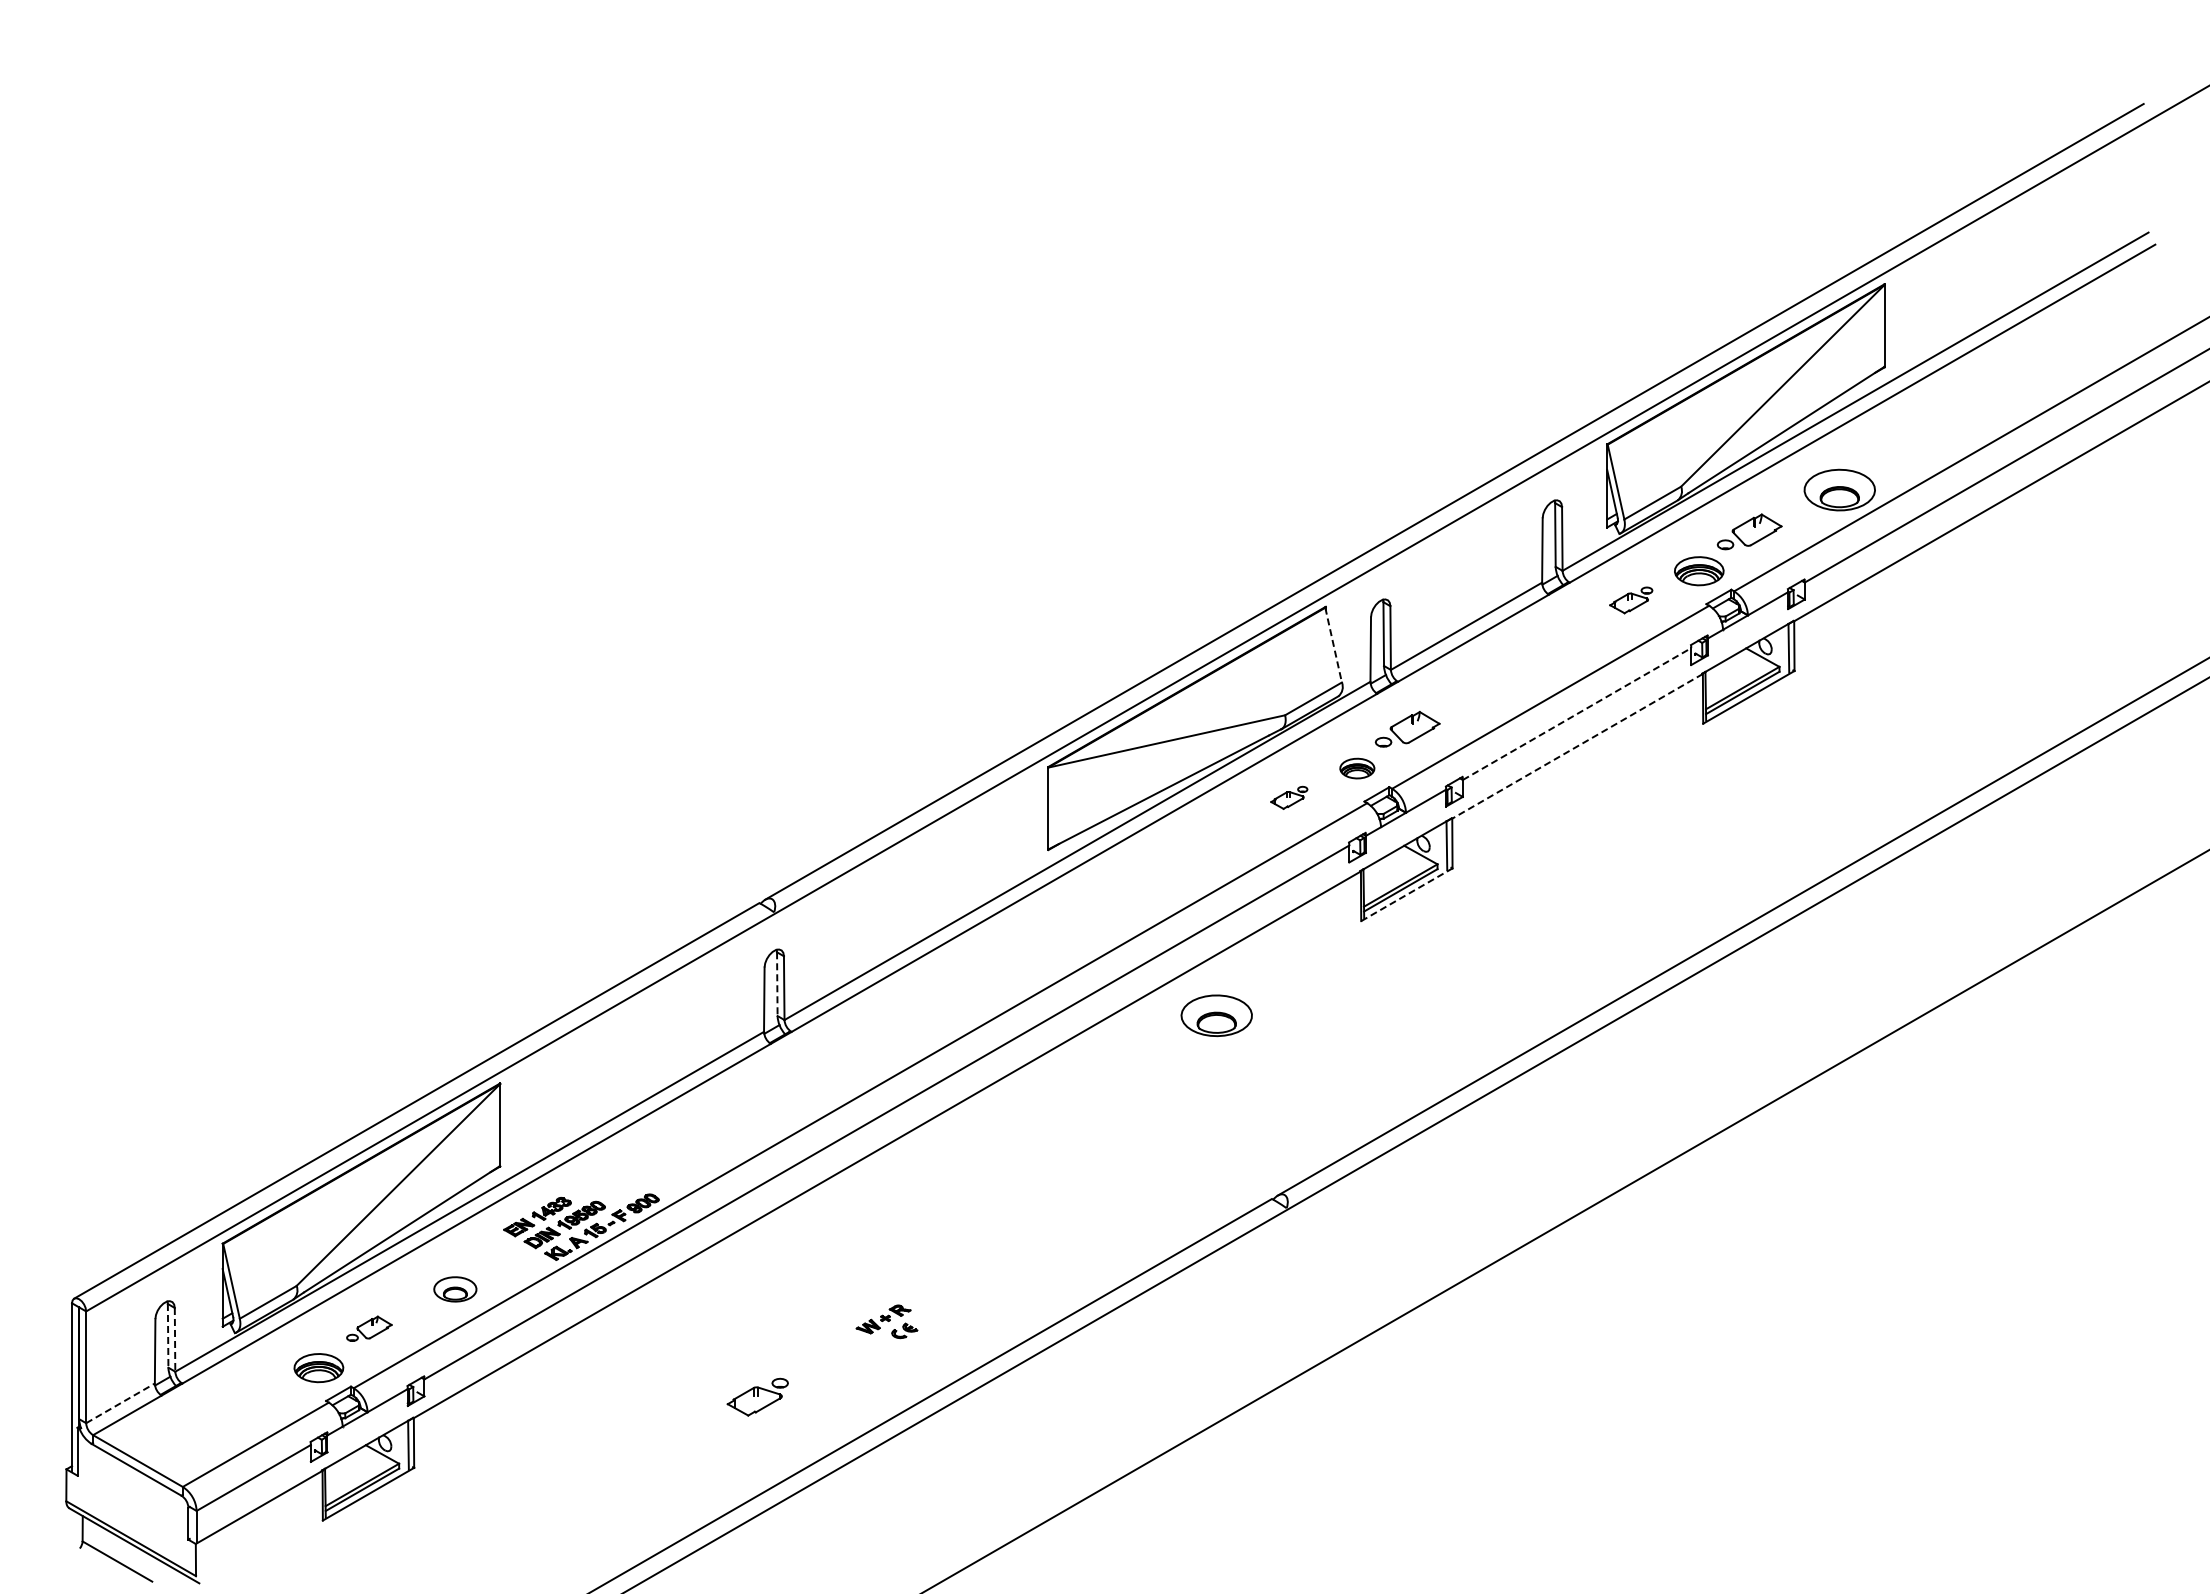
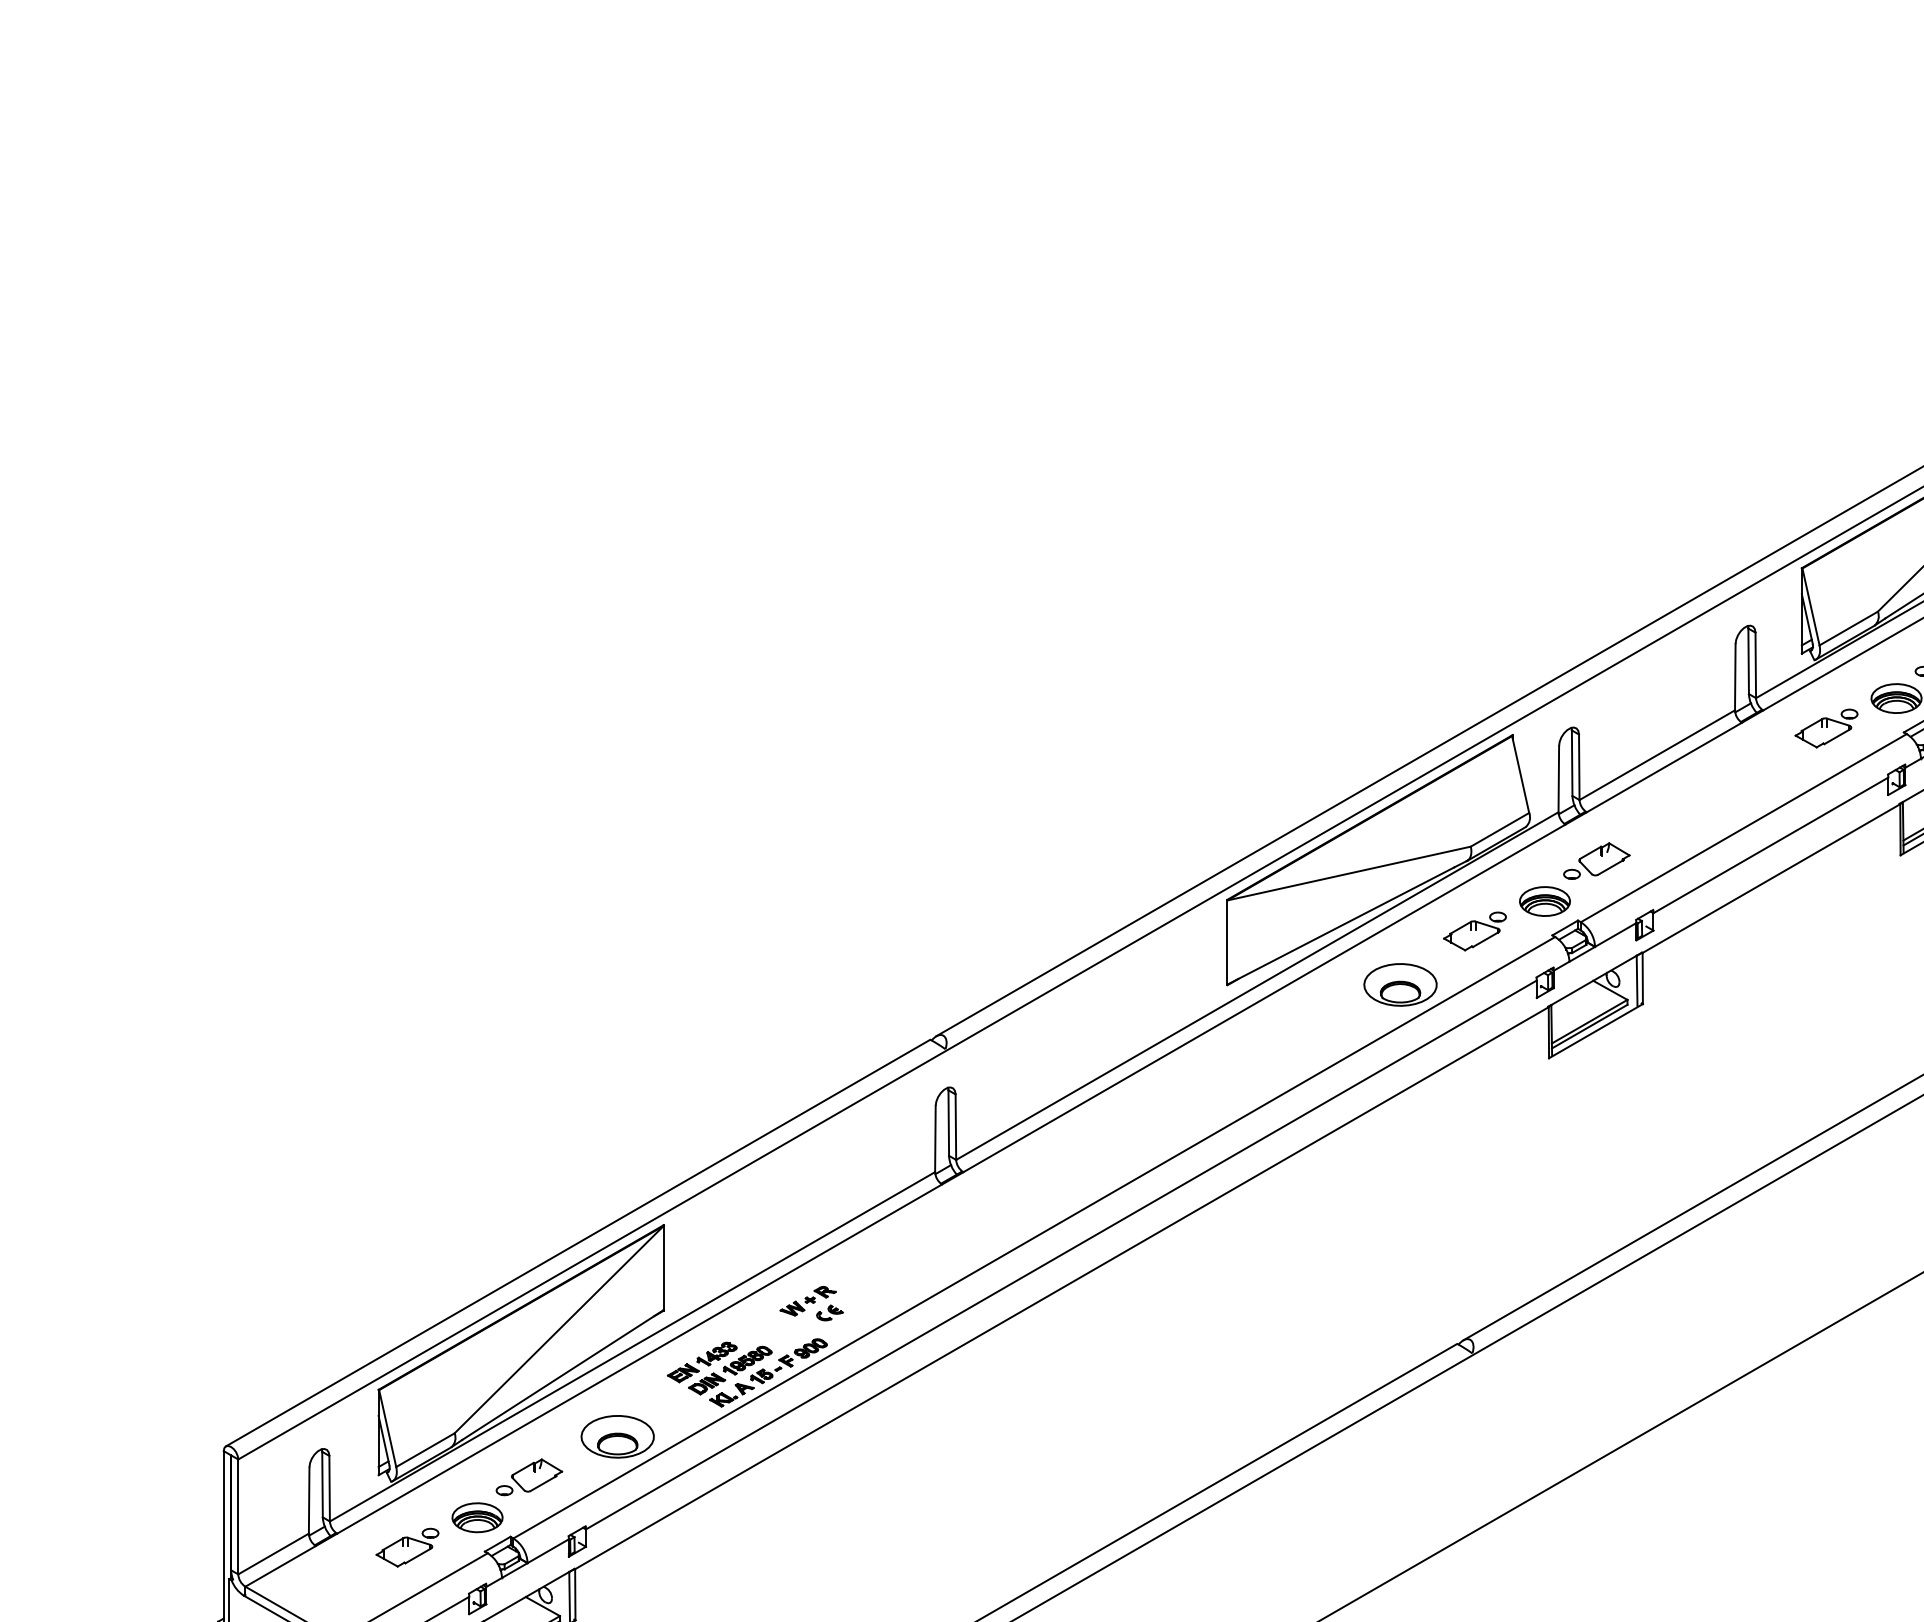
part: (1631, 600) -> (1826, 728), size x1.43
line: (1333, 645) -> (1520, 774), dashed -> solid
line: (1577, 714) -> (1771, 845), dashed -> solid
line: (1577, 746) -> (1771, 878), dashed -> solid
part: (1357, 768) -> (1545, 901), size x1.43
part: (1289, 797) -> (1475, 931), size x1.67
line: (1406, 894) -> (1595, 1030), dashed -> solid
line: (777, 984) -> (948, 1123), dashed -> solid
part: (1216, 1015) -> (1400, 984), moved
part: (455, 1289) -> (617, 1436), size x1.67
part: (886, 1321) -> (811, 1303), moved
part: (369, 1328) -> (529, 1477), size x1.43
line: (168, 1335) -> (322, 1484), dashed -> solid
line: (175, 1339) -> (330, 1488), dashed -> solid
part: (757, 1396) -> (407, 1546), moved
line: (120, 1403) -> (273, 1554), dashed -> solid

